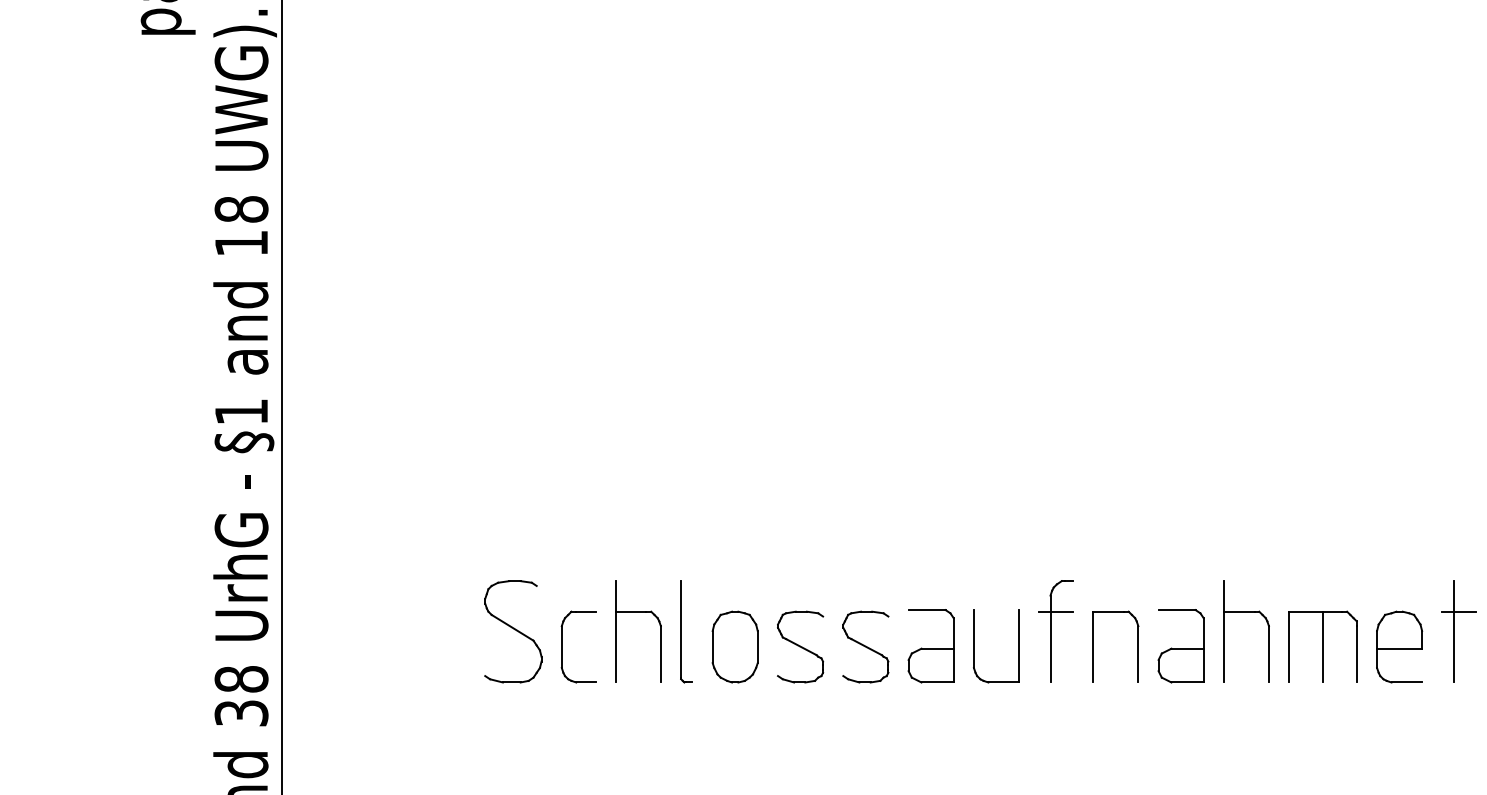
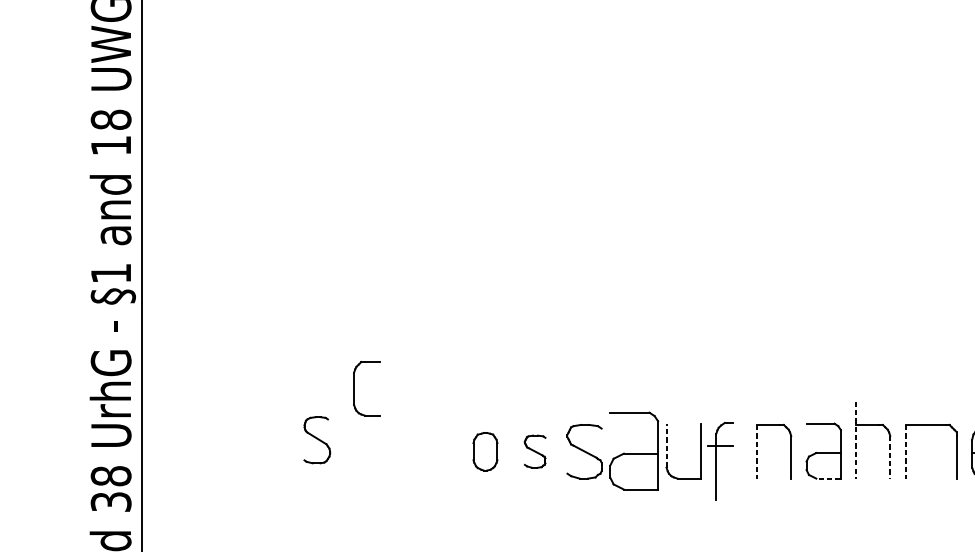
part: (638, 612) -> (412, 425), removed
part: (513, 631) -> (317, 439), size x0.6
part: (686, 631) -> (448, 439), removed
part: (1055, 631) -> (720, 461), moved
line: (1223, 631) -> (855, 439), solid -> dashed
line: (973, 639) -> (666, 446), solid -> dashed
part: (562, 646) -> (354, 388), moved
part: (734, 646) -> (484, 451), size x0.7
part: (800, 646) -> (535, 451), size x0.6
part: (930, 646) -> (633, 451), size x1.4
line: (1323, 646) -> (931, 451), removed
line: (1093, 647) -> (757, 452), solid -> dashed
line: (1289, 647) -> (905, 452), solid -> dashed
line: (1268, 654) -> (889, 457), solid -> dashed
line: (1187, 682) -> (828, 478), solid -> dashed

